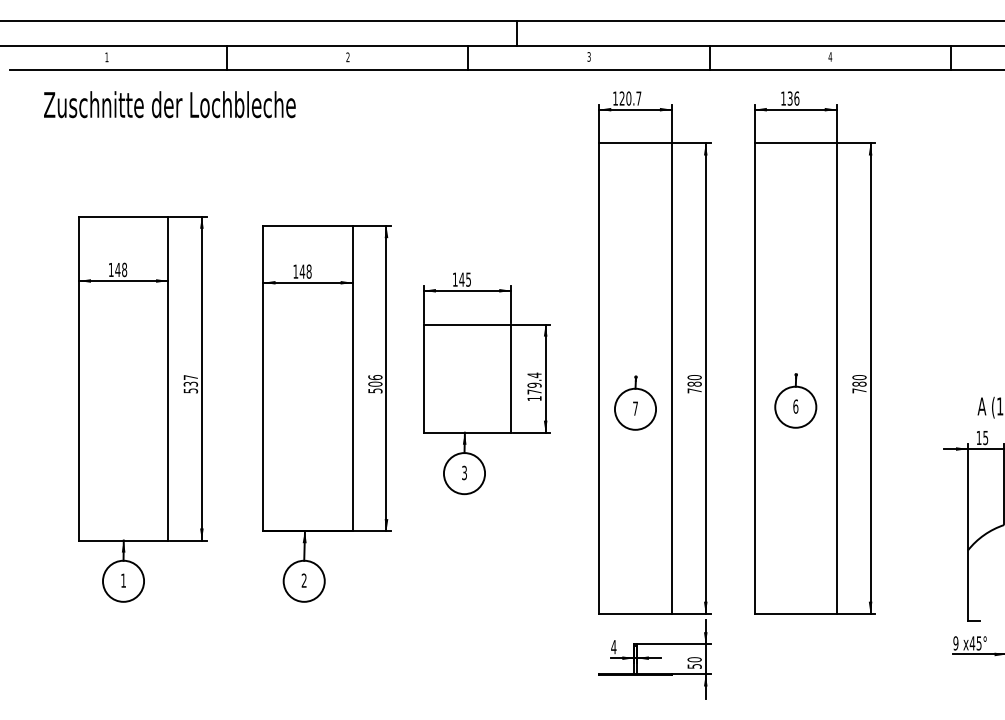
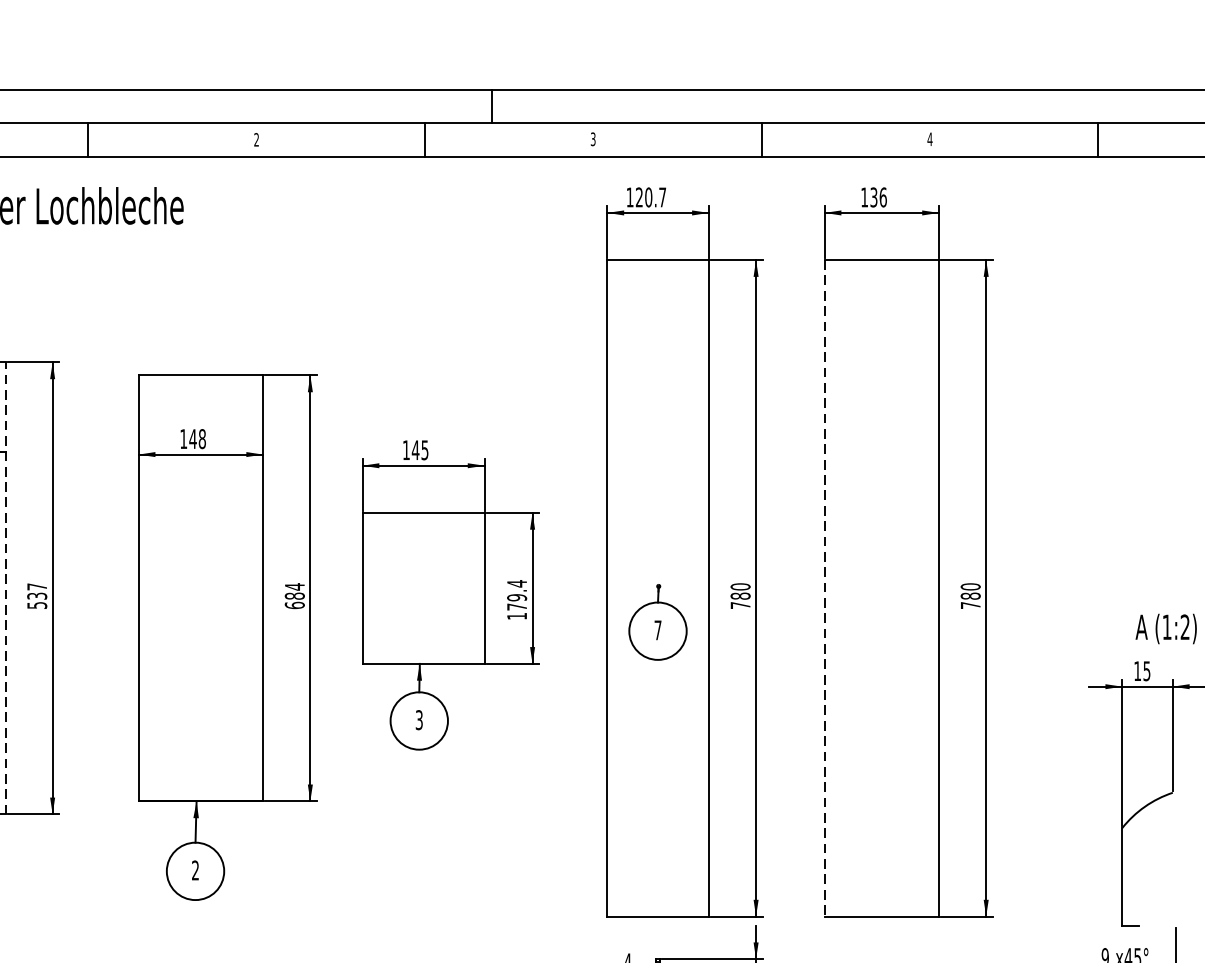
line: (168, 378) -> (6, 588), solid -> dashed
line: (754, 379) -> (824, 589), solid -> dashed
text: (375, 383) -> (295, 595), 506 -> 684
part: (795, 400) -> (881, 618), removed

